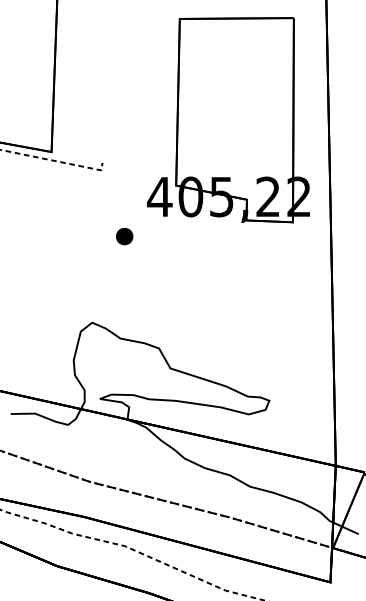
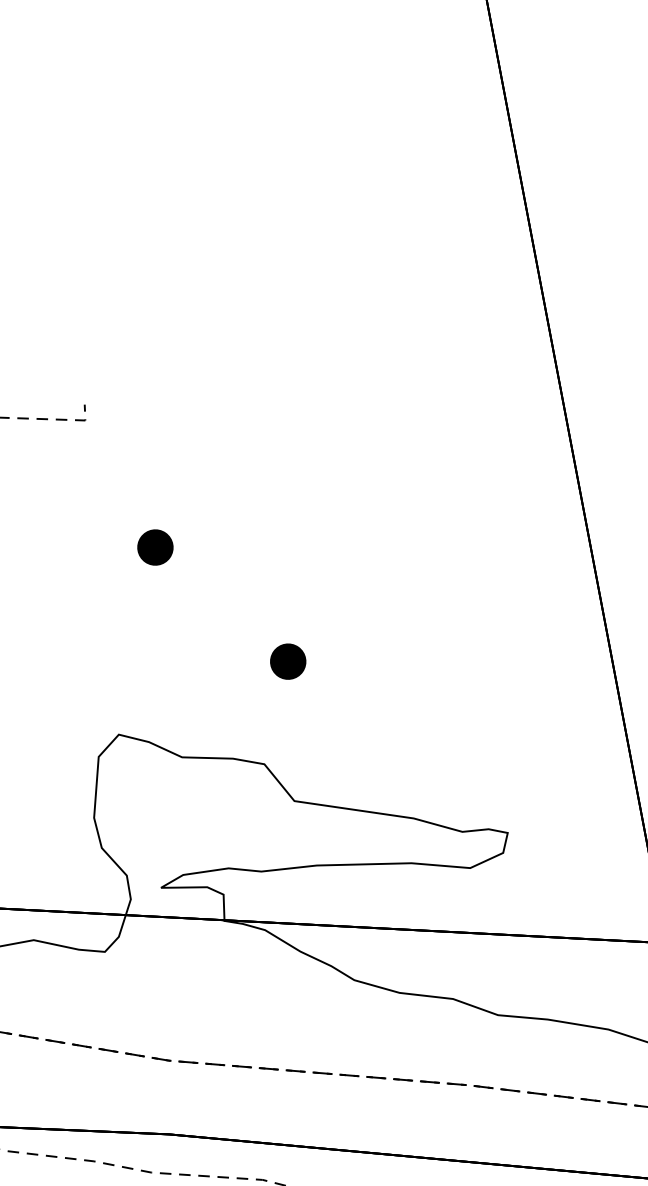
part: (228, 120) -> (327, 274), removed
part: (178, 301) -> (287, 661), added

